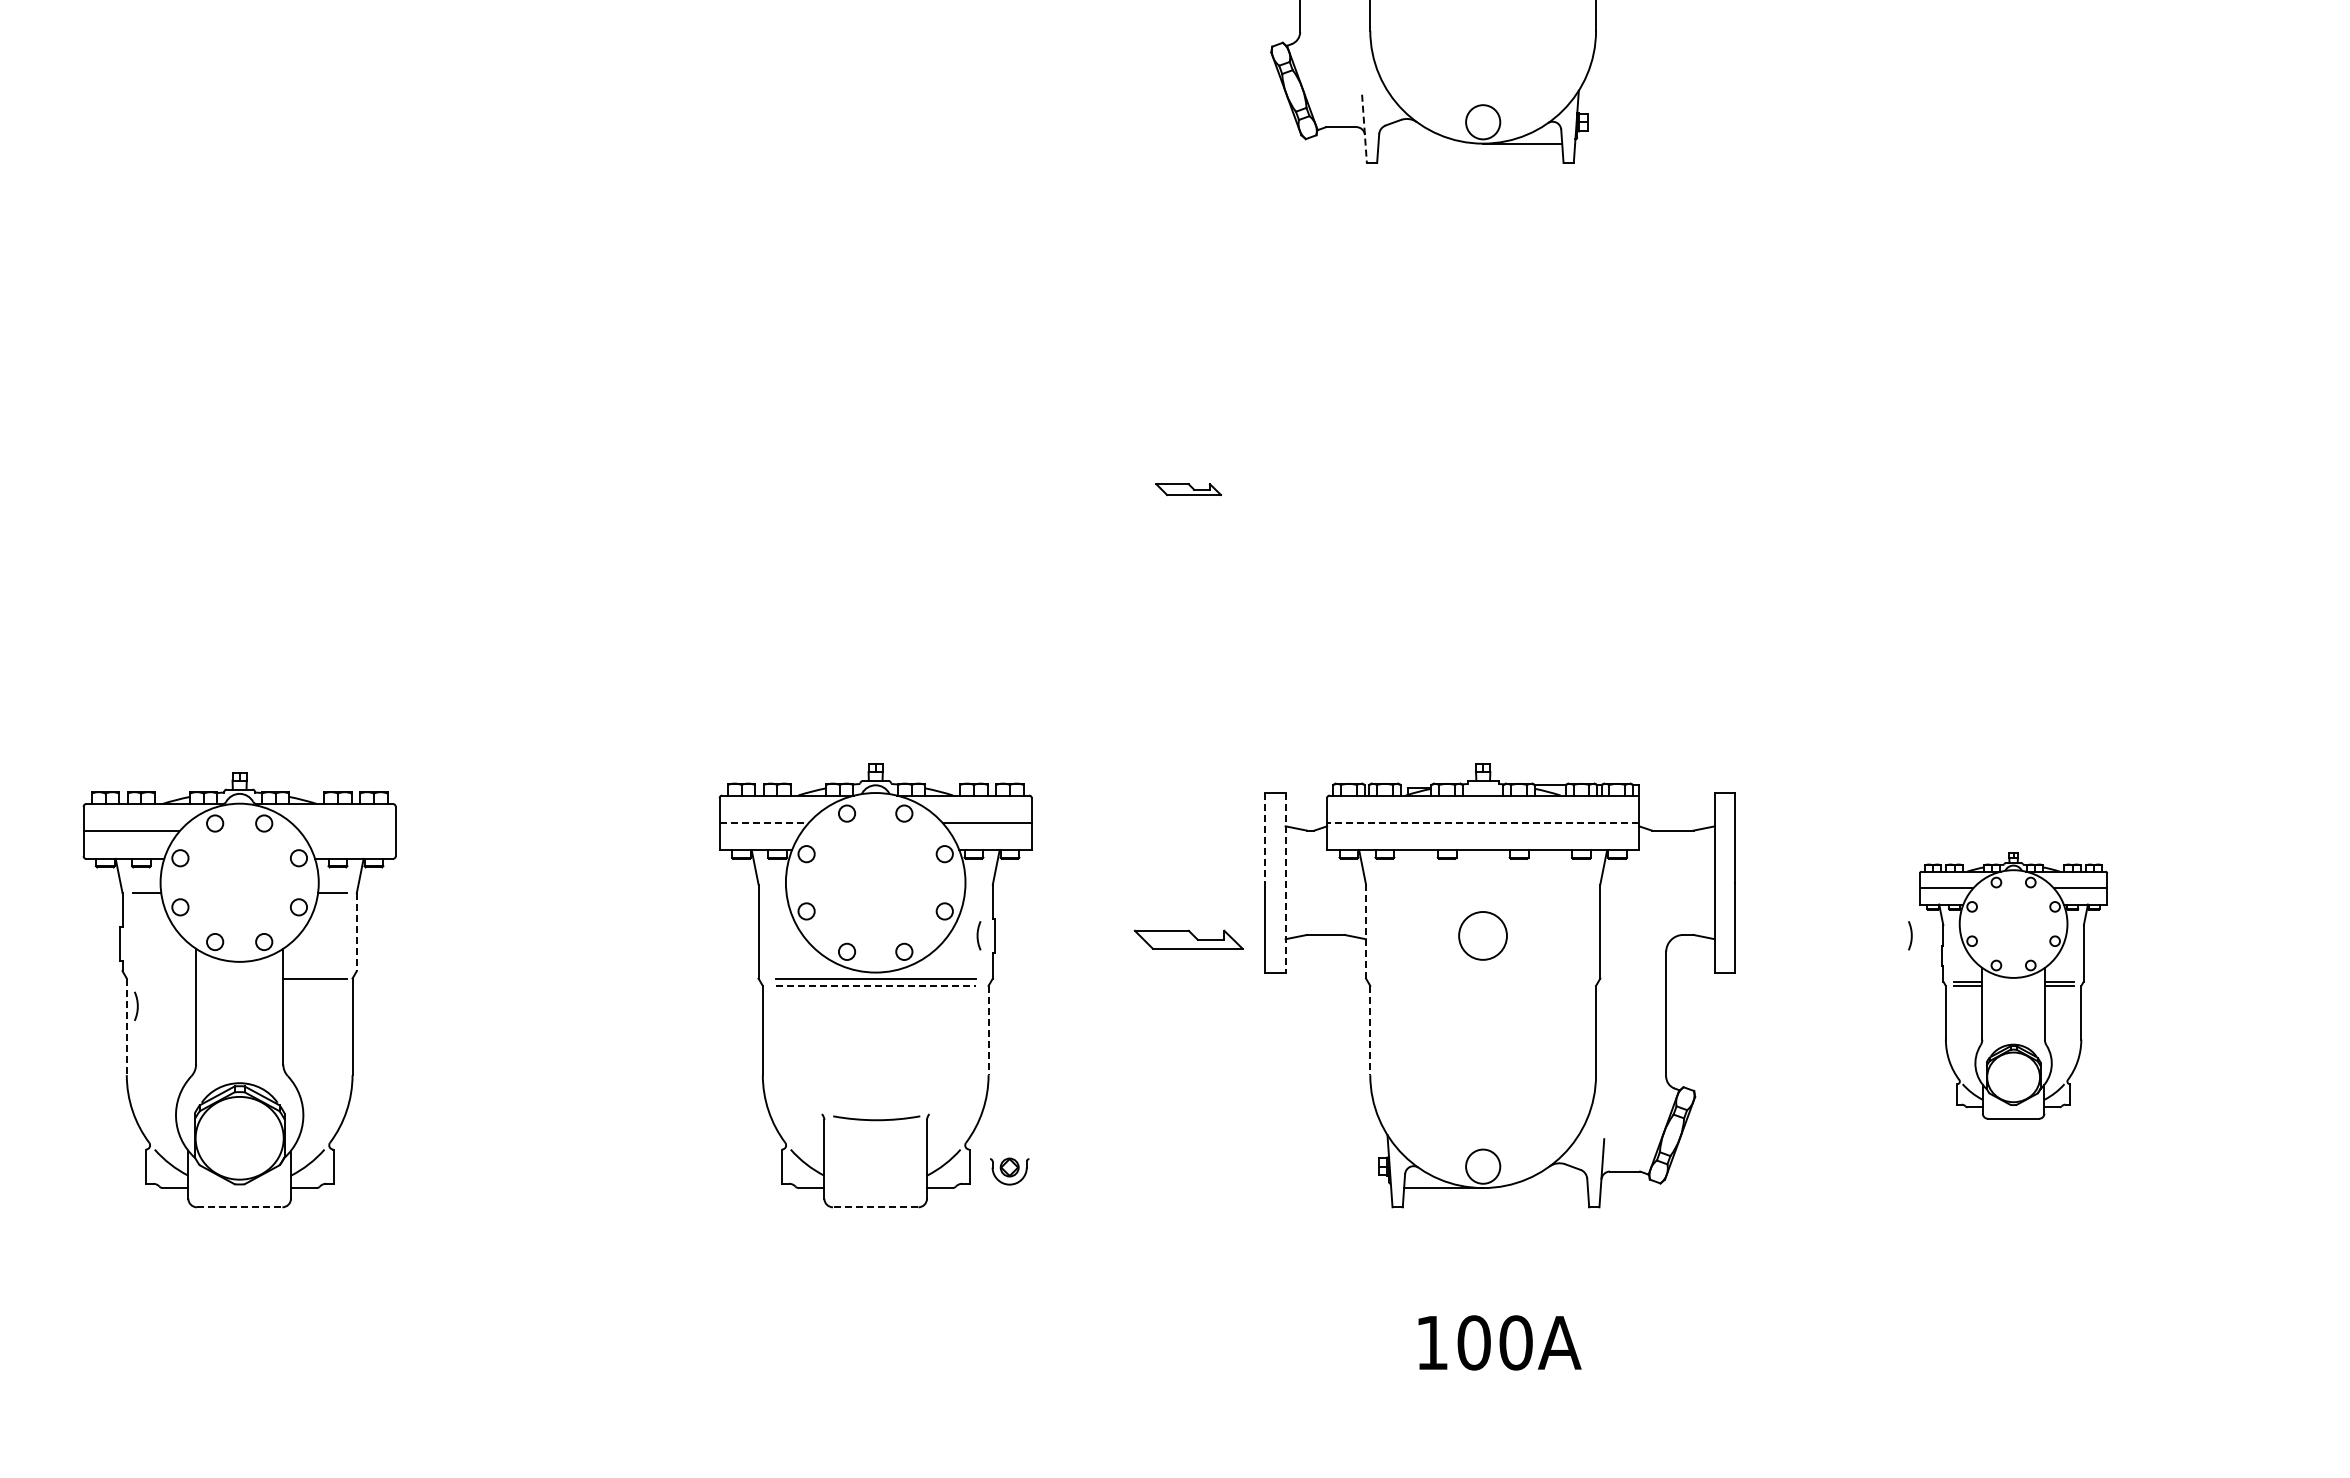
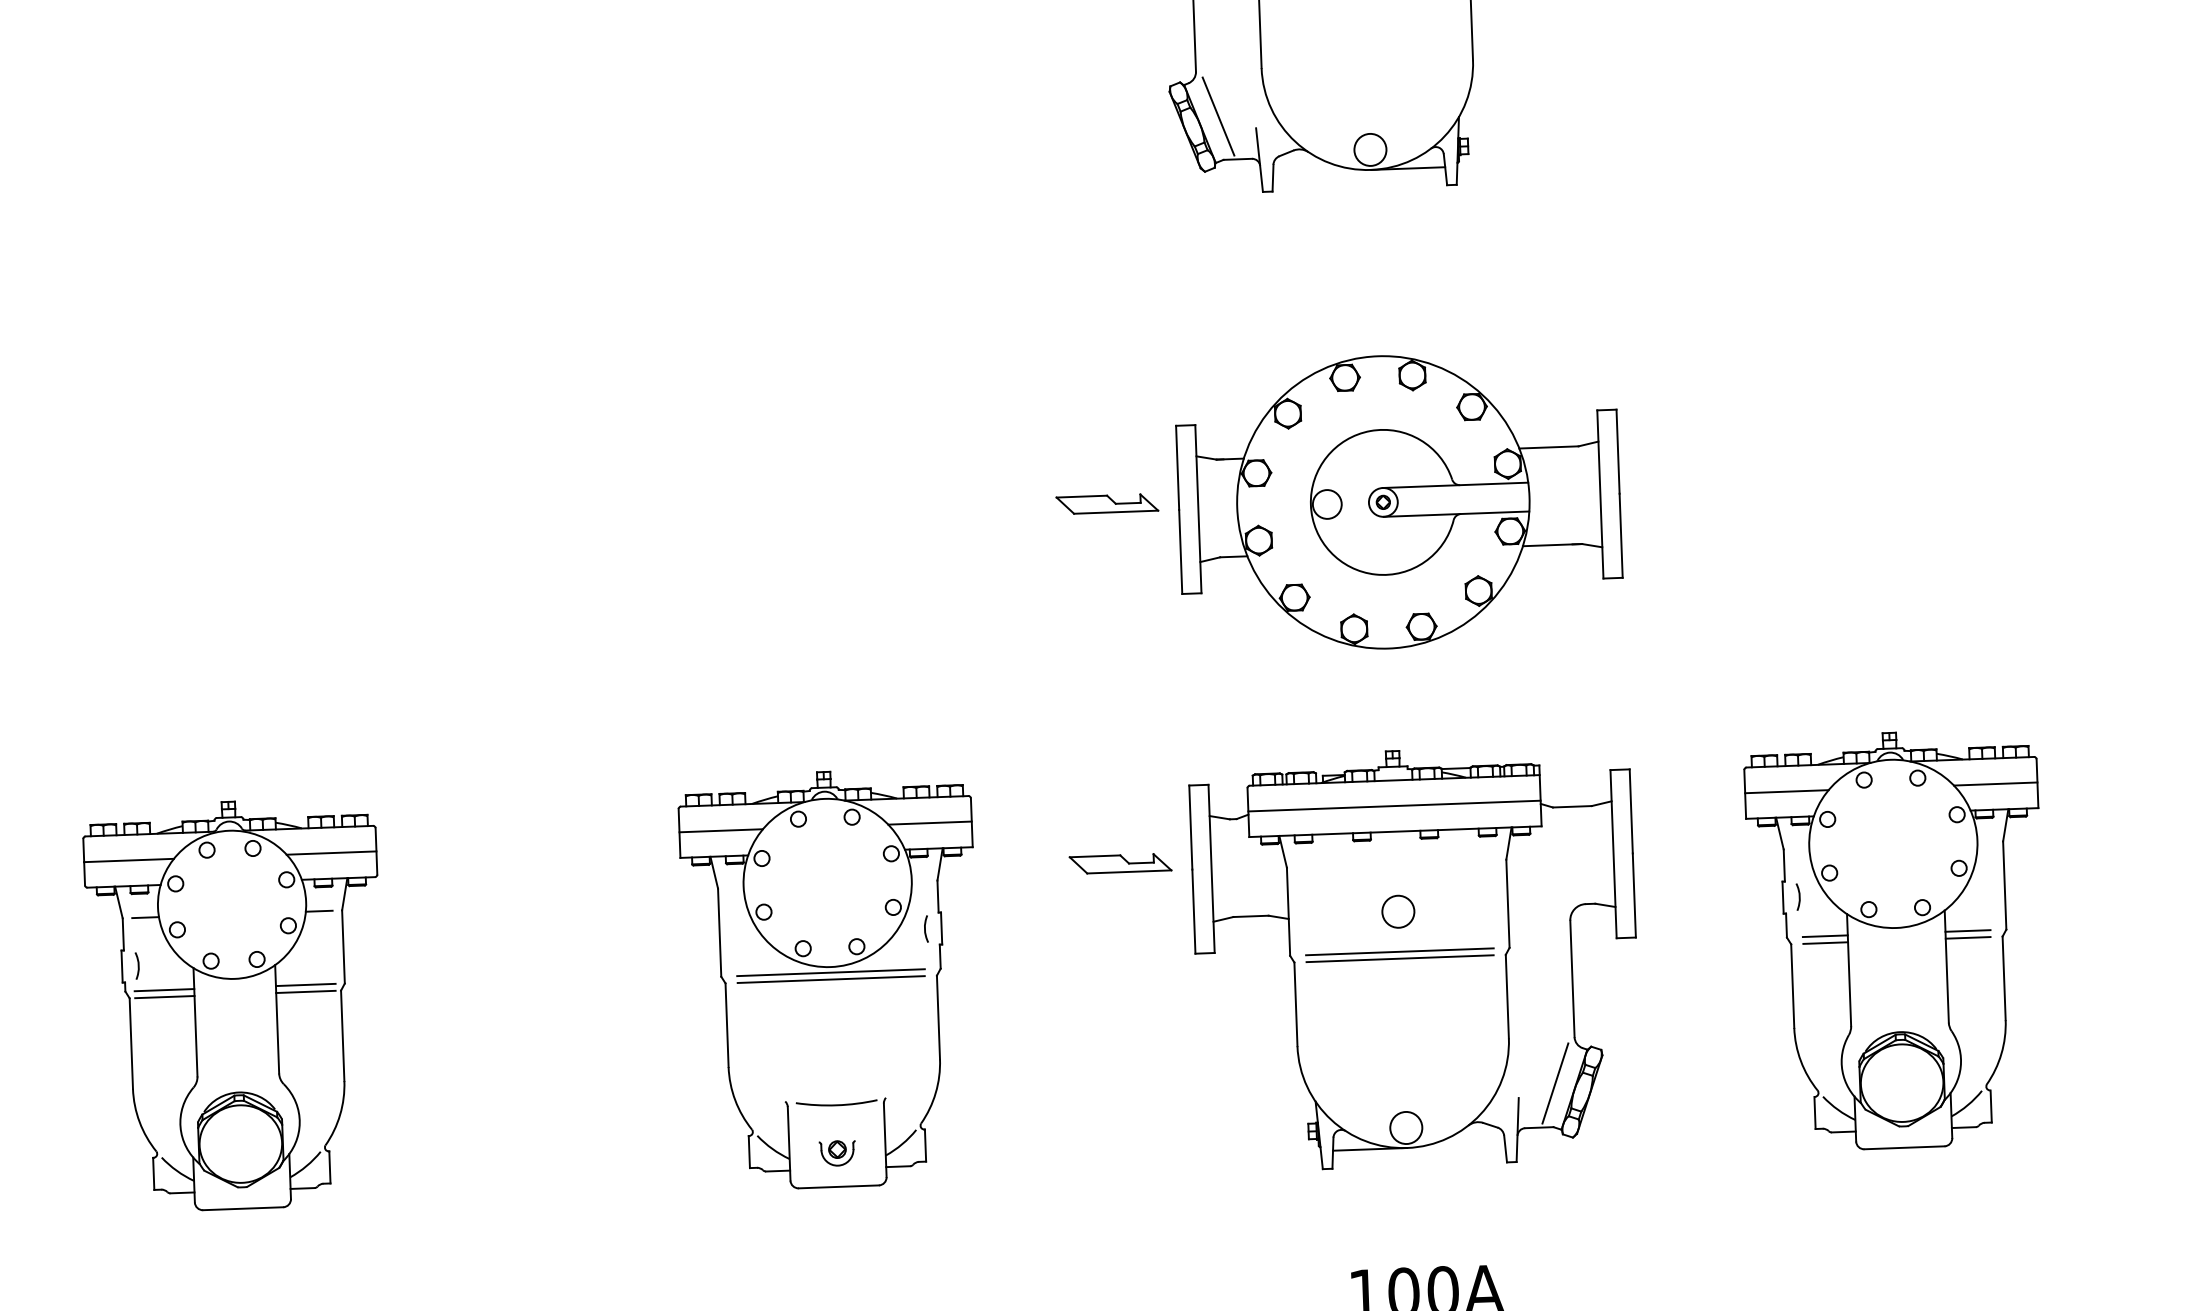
line: (1322, 80) -> (1218, 116), added
line: (1364, 129) -> (1259, 160), dashed -> solid
part: (1188, 489) -> (1107, 503), size x1.67
part: (1499, 498) -> (1398, 501), added
line: (764, 822) -> (721, 830), dashed -> solid
line: (1482, 822) -> (1393, 805), dashed -> solid
line: (347, 831) -> (331, 853), added
line: (1265, 837) -> (1191, 827), dashed -> solid
line: (1285, 882) -> (1211, 868), dashed -> solid
line: (1366, 931) -> (1288, 911), dashed -> solid
line: (356, 932) -> (343, 947), dashed -> solid
circle: (1483, 935) -> (1398, 911), size x0.71
part: (1188, 939) -> (1120, 863), moved
line: (164, 971) -> (164, 990), added
line: (315, 971) -> (306, 985), added
line: (164, 978) -> (164, 997), added
part: (1482, 982) -> (1399, 955), added
line: (875, 985) -> (831, 979), dashed -> solid
part: (2013, 985) -> (1896, 940), size x1.67
arc: (136, 1005) -> (137, 965), moved
line: (126, 1027) -> (131, 1044), dashed -> solid
line: (988, 1030) -> (938, 1017), dashed -> solid
line: (1370, 1030) -> (1296, 1004), dashed -> solid
line: (1643, 1124) -> (1555, 1082), added
part: (1009, 1171) -> (837, 1153), moved
line: (239, 1207) -> (243, 1208), dashed -> solid
line: (875, 1207) -> (838, 1187), dashed -> solid

